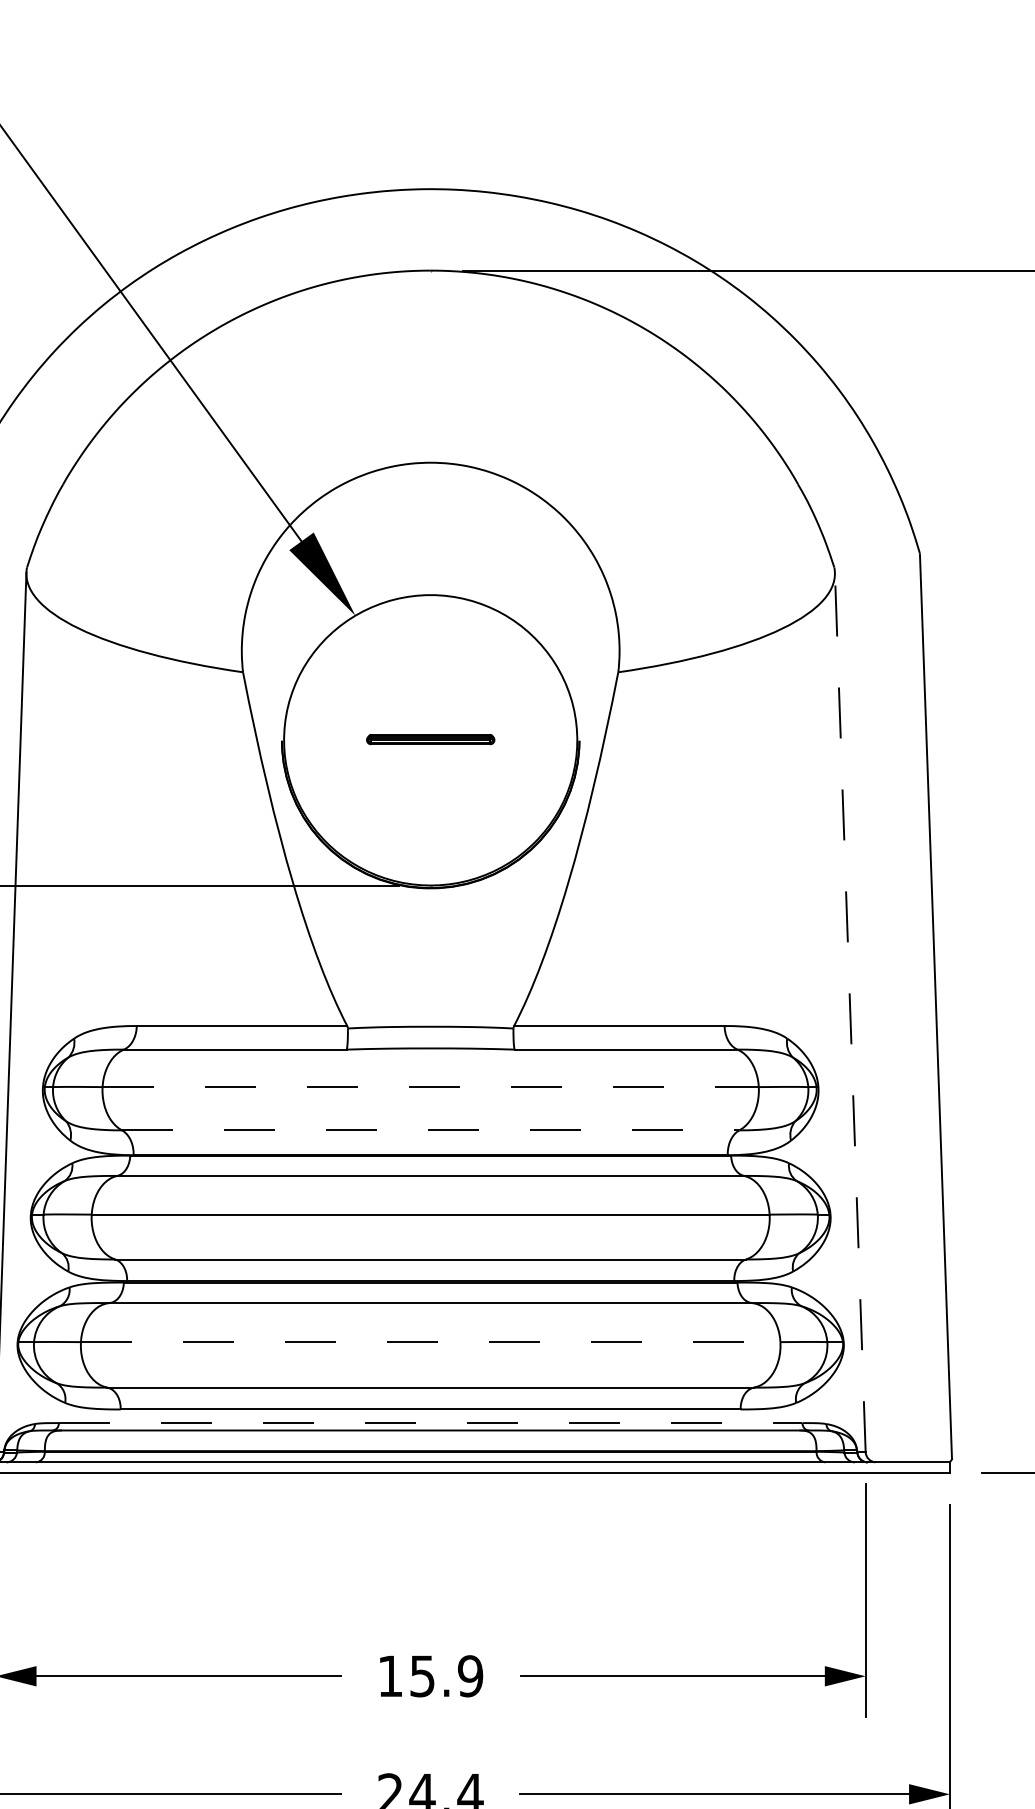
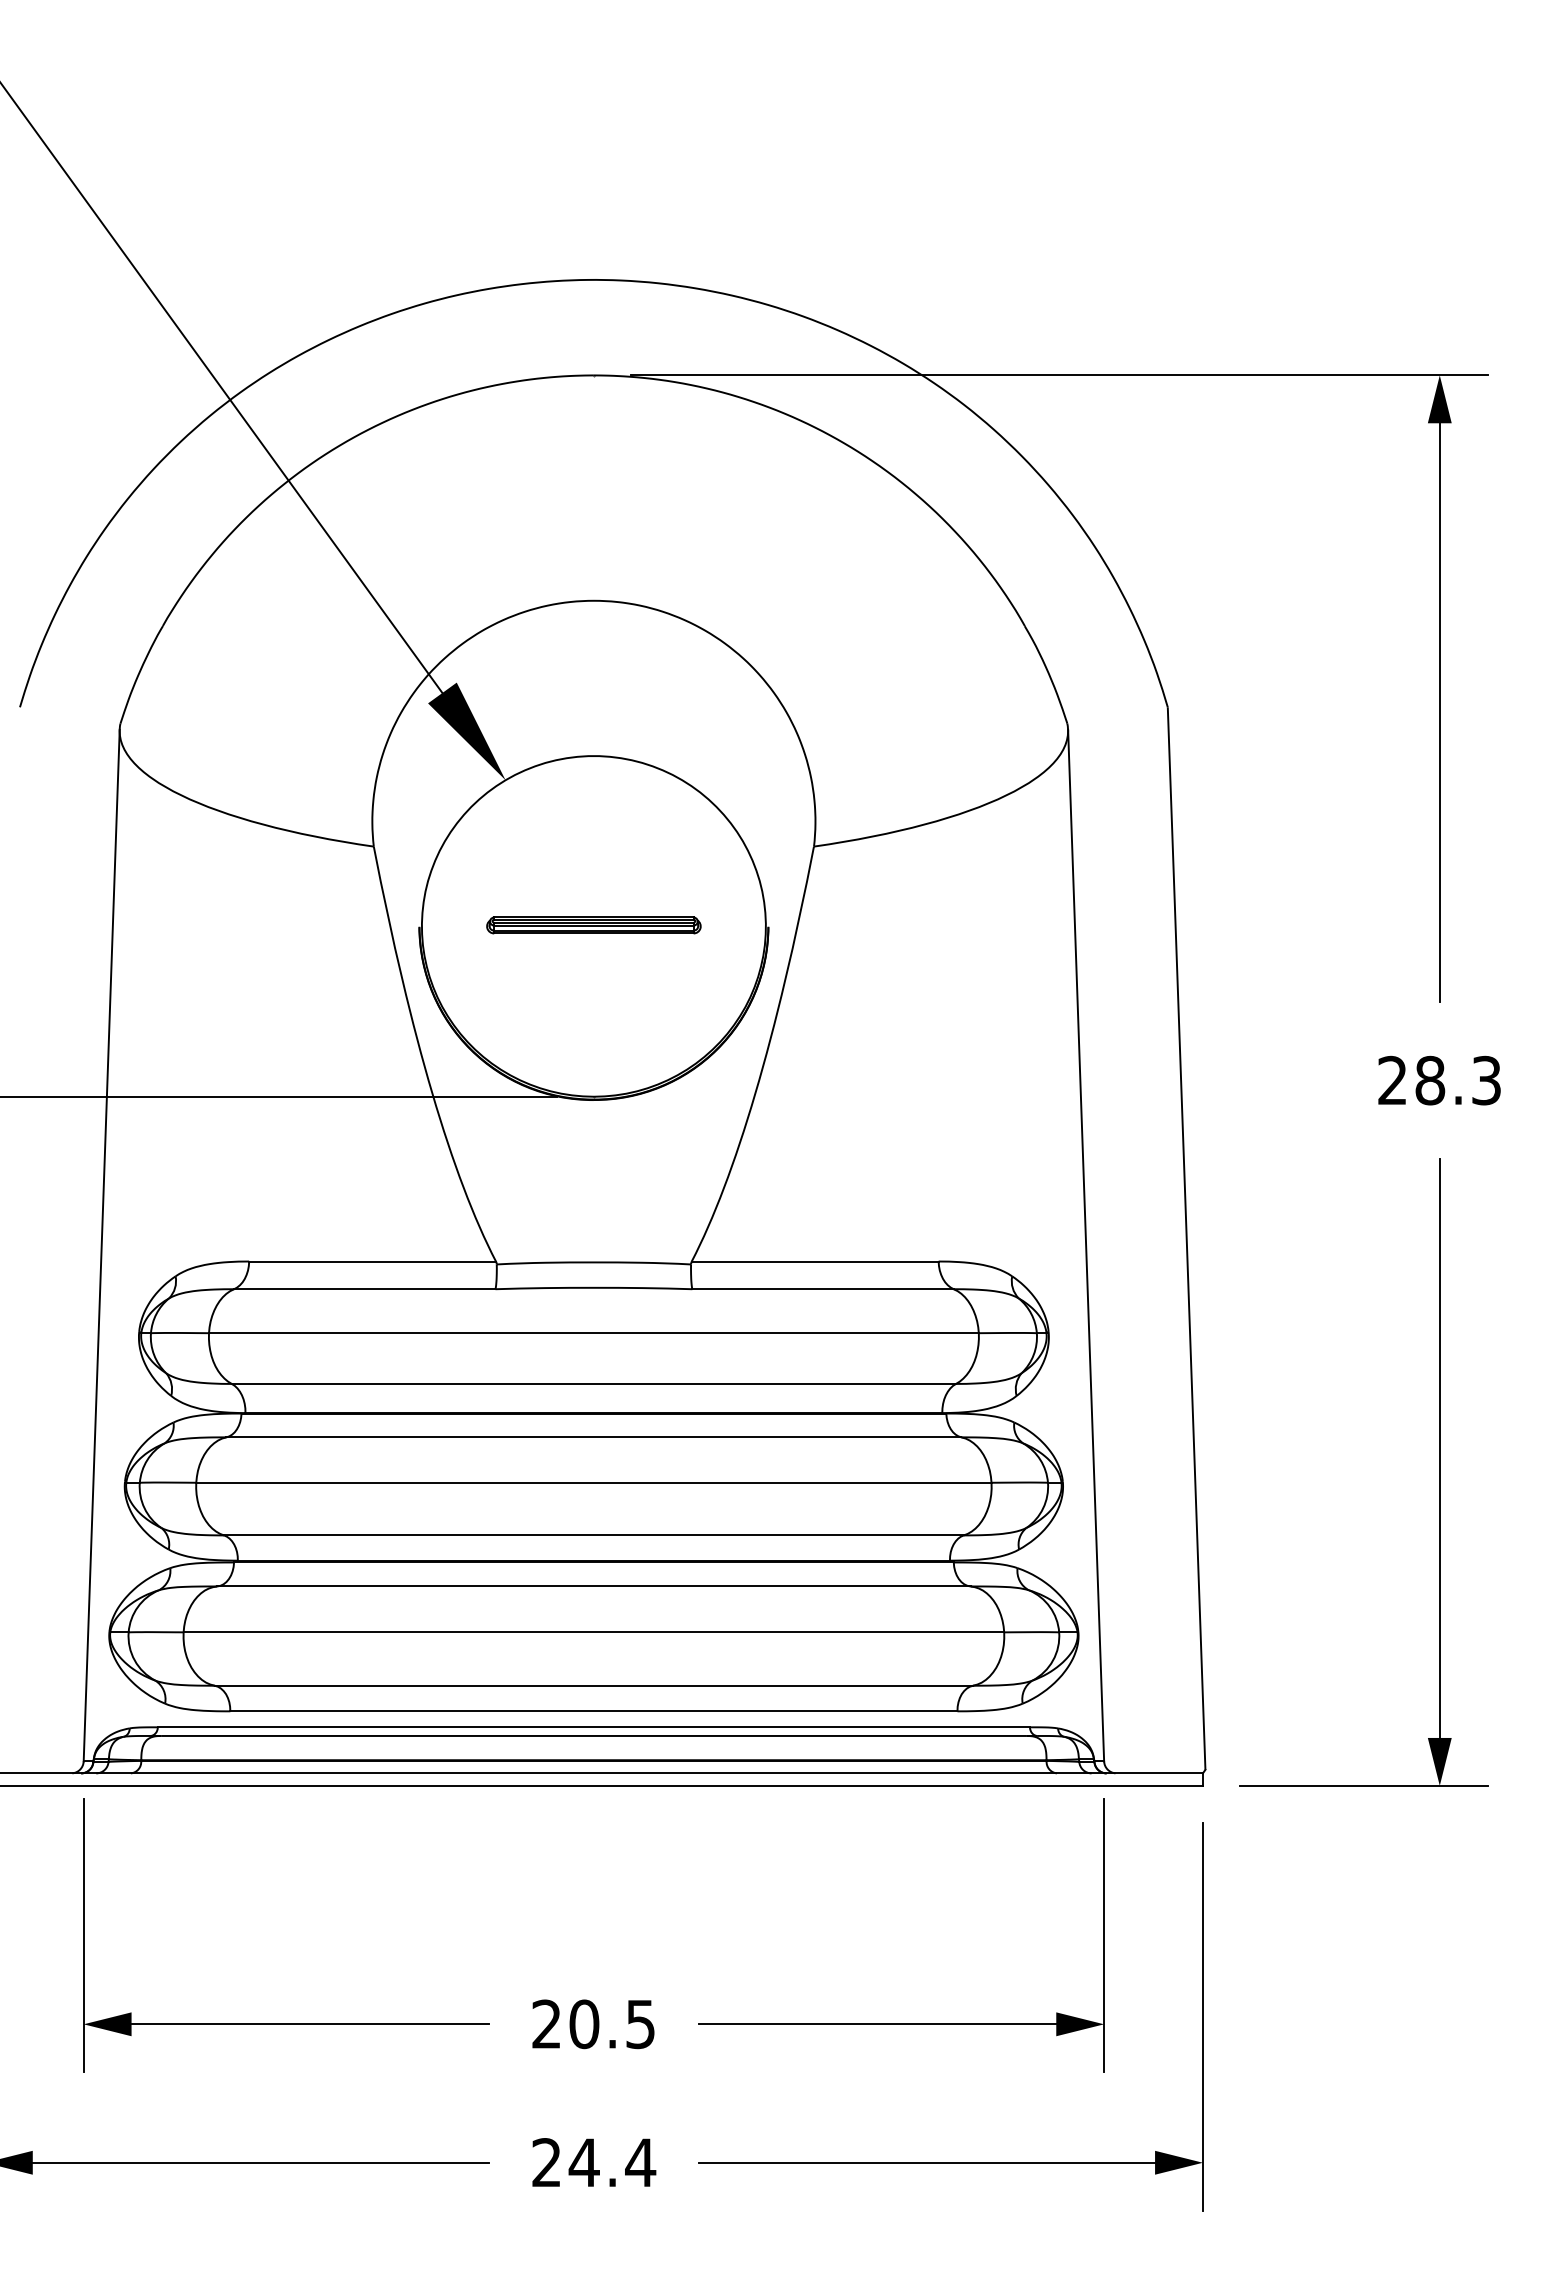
part: (430, 739) -> (593, 925), size x1.43
line: (850, 1012) -> (1086, 1245), dashed -> solid
line: (430, 1087) -> (593, 1333), dashed -> solid
line: (431, 1129) -> (594, 1383), dashed -> solid
line: (431, 1342) -> (594, 1632), dashed -> solid
line: (431, 1423) -> (594, 1727), dashed -> solid
text: (430, 1676) -> (593, 2024), 15.9 -> 20.5

